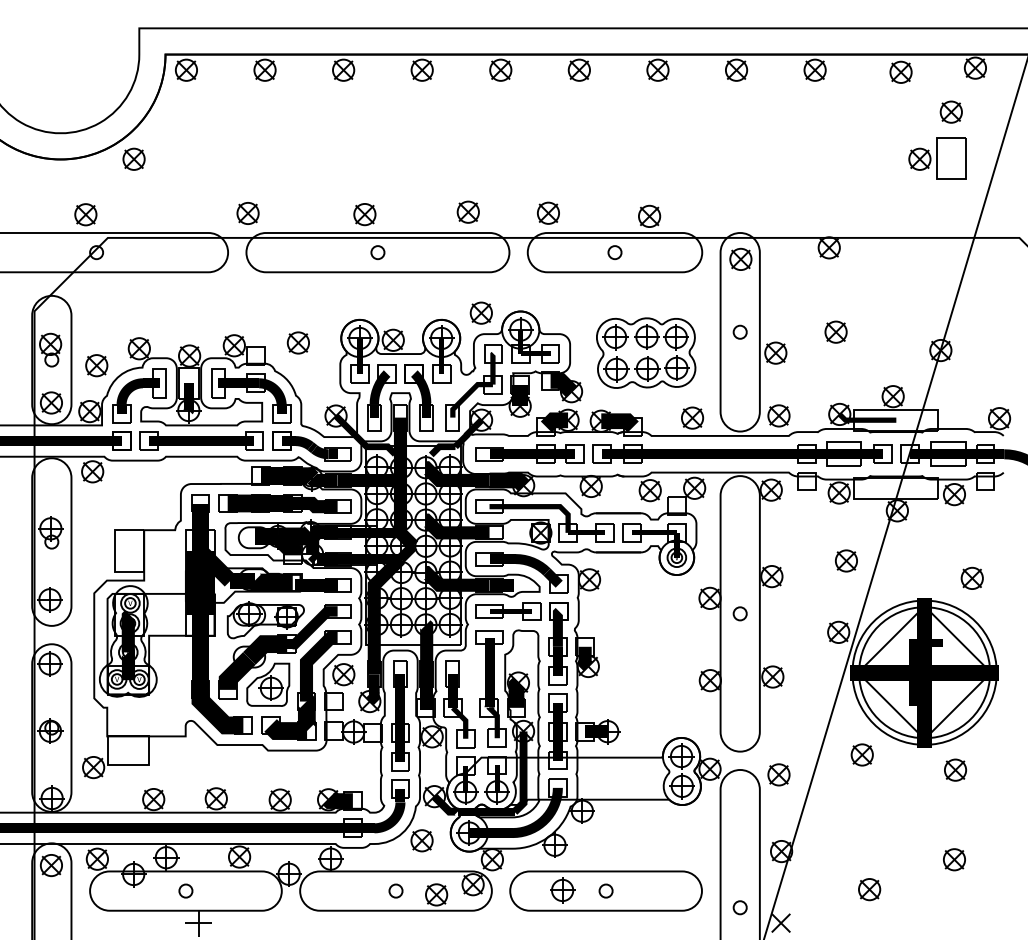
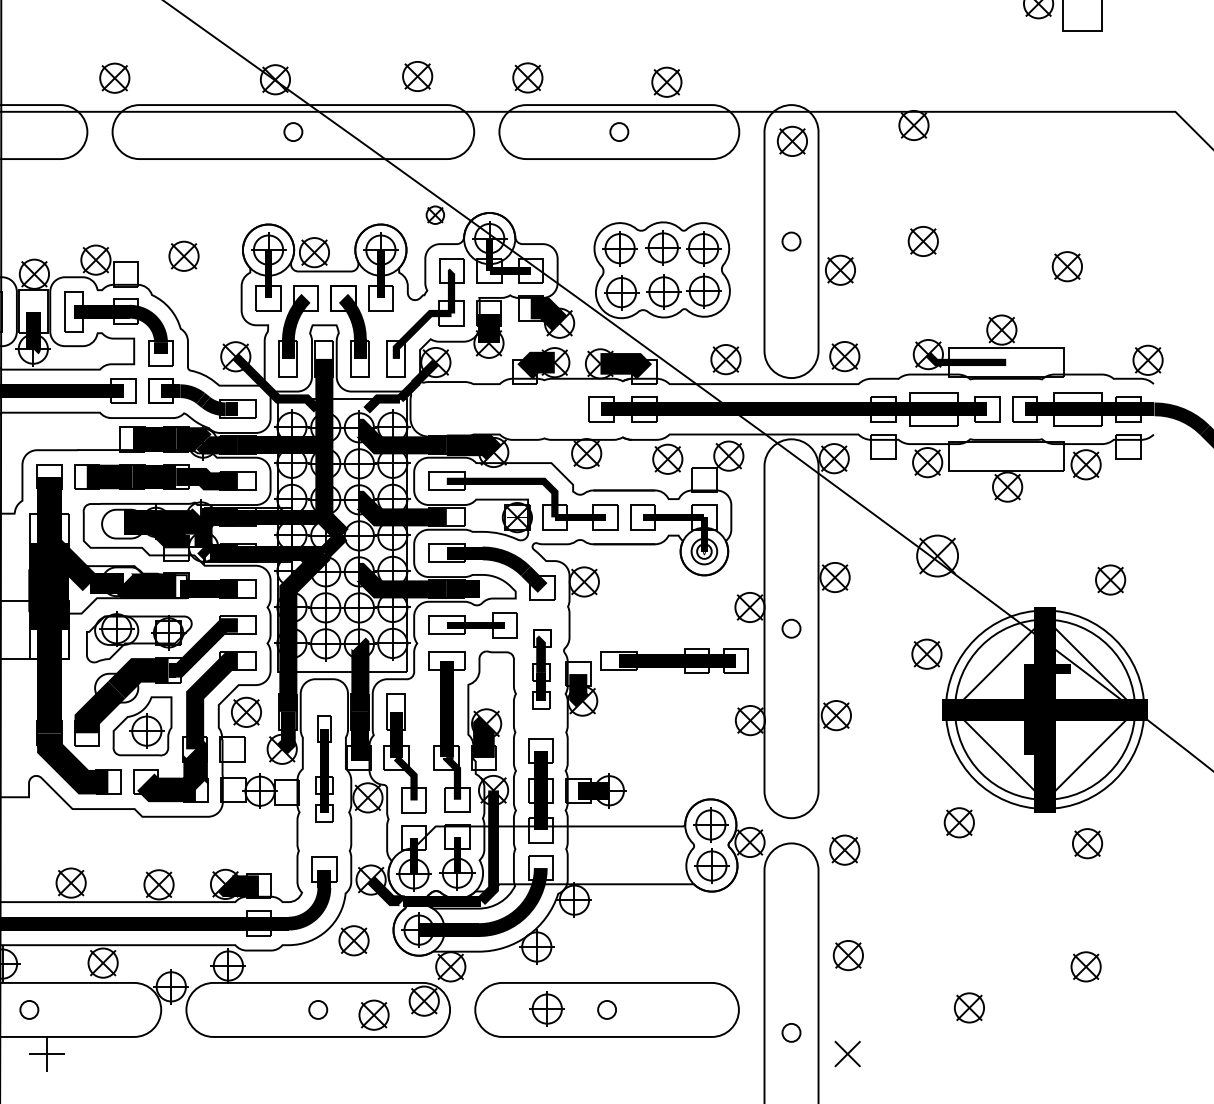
part: (480, 312) -> (434, 214), size x0.6
part: (529, 453) -> (673, 659), moved
part: (846, 560) -> (937, 555), size x1.4
part: (558, 643) -> (541, 669), size x0.7
part: (400, 715) -> (324, 768), size x0.7

